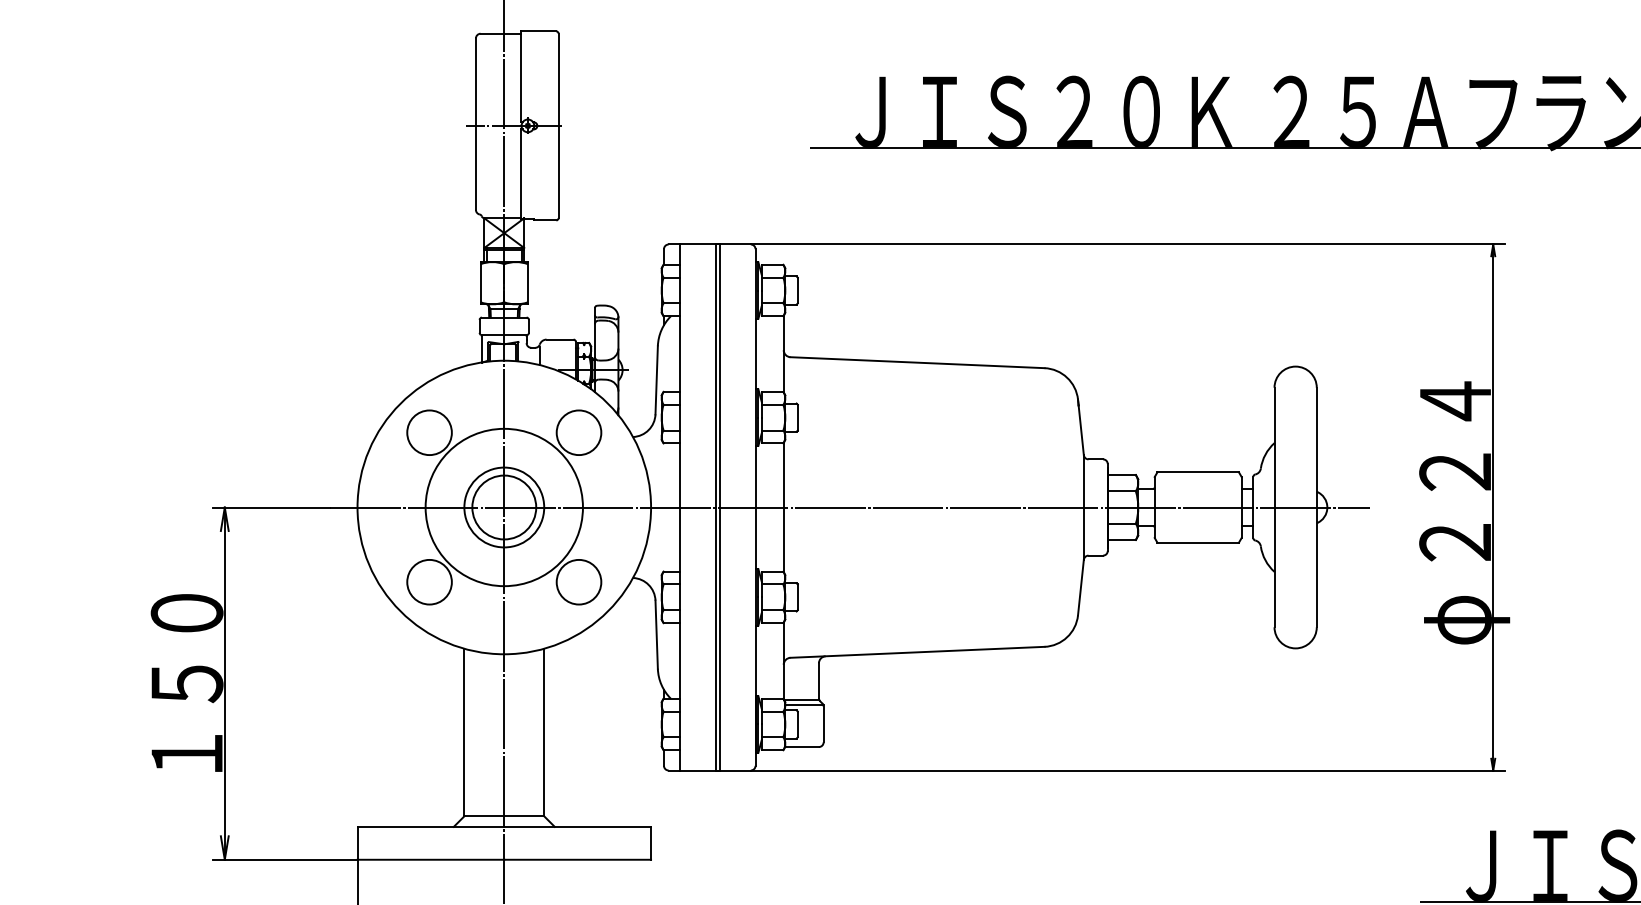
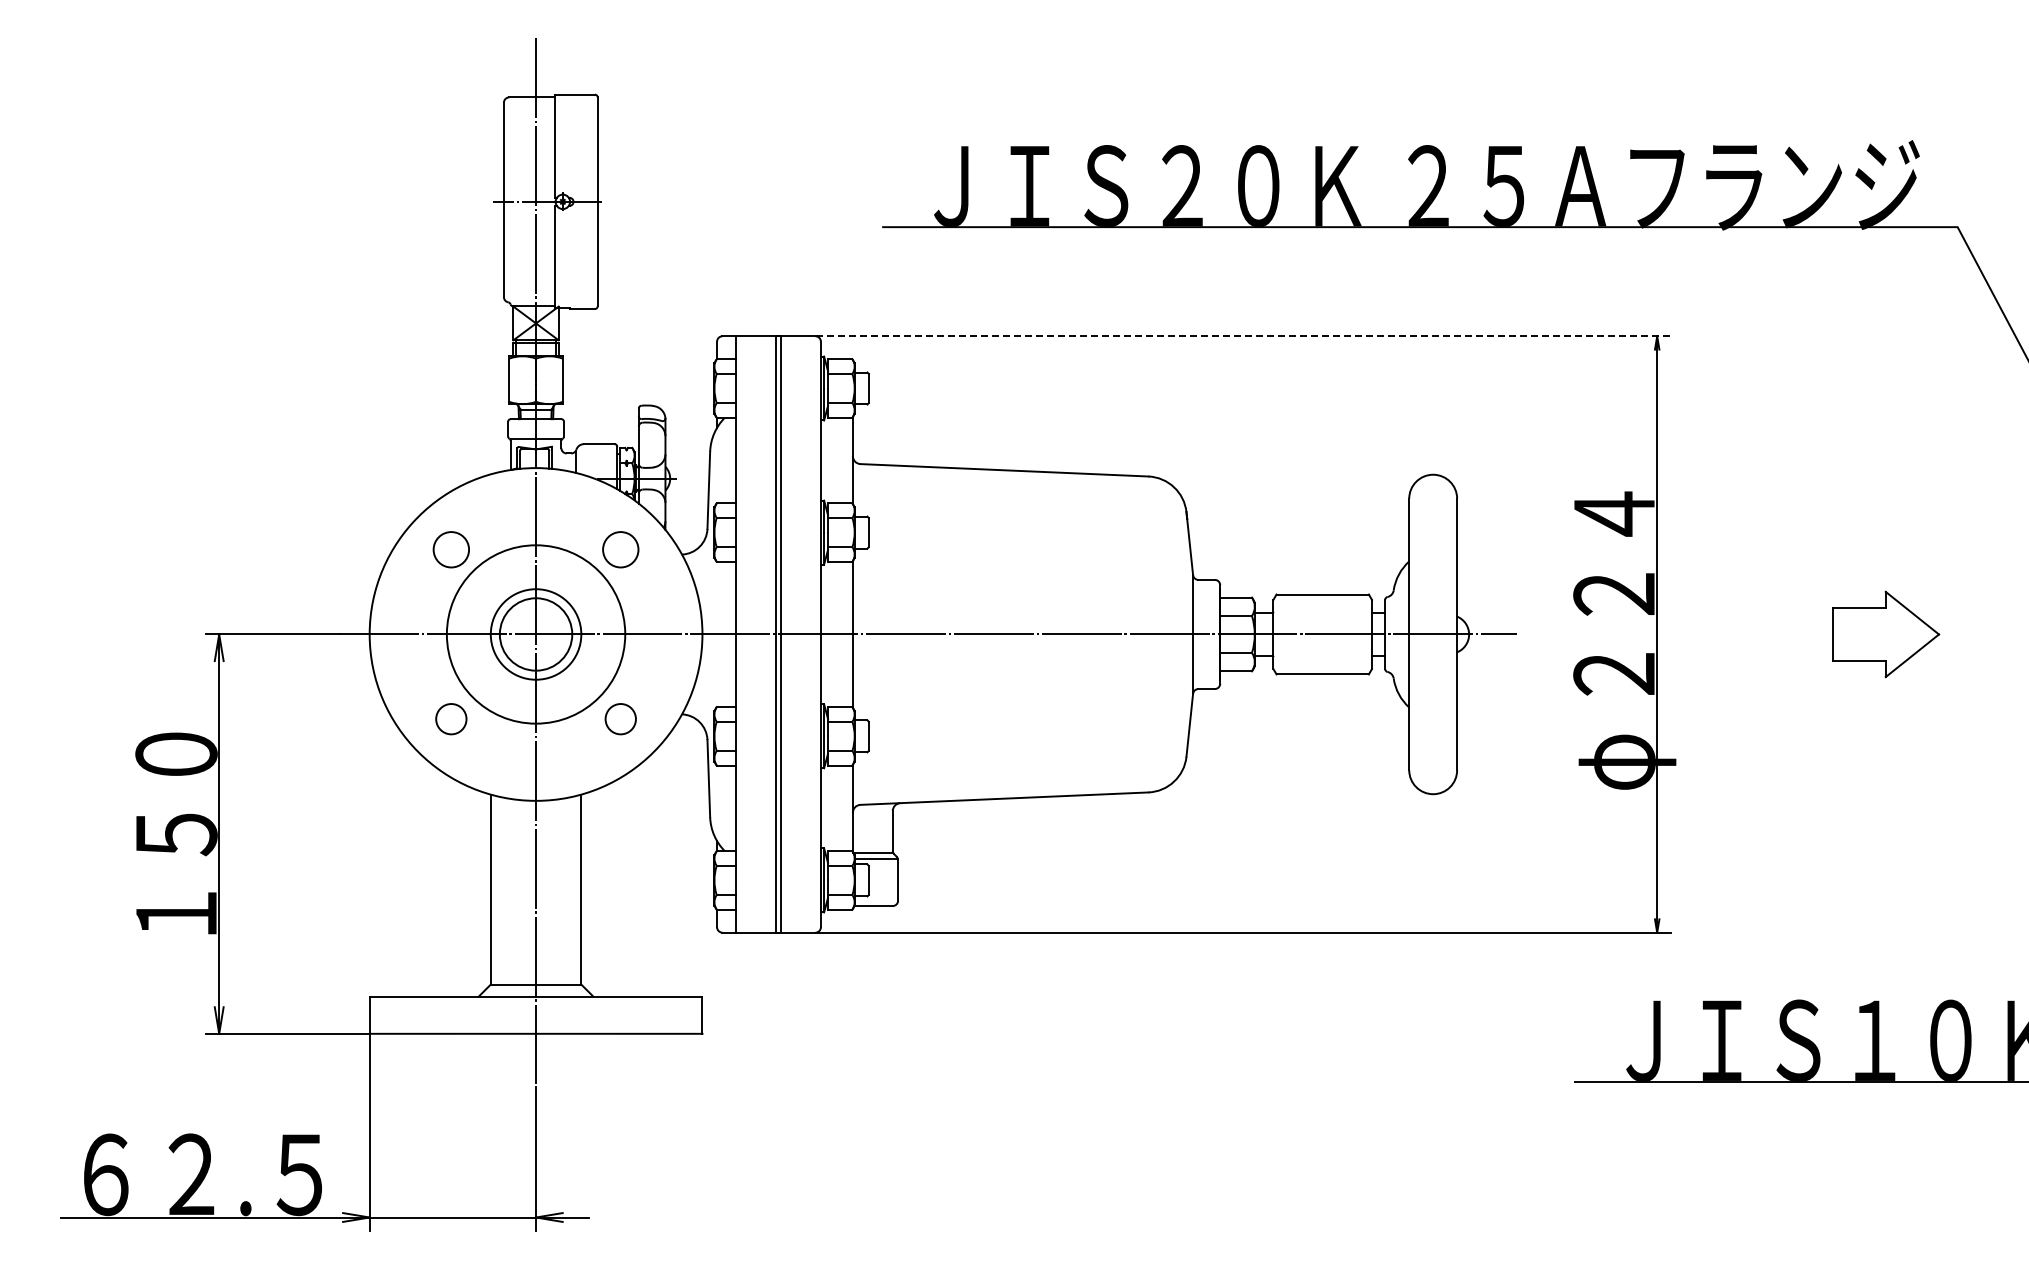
line: (1128, 244) -> (1243, 336), solid -> dashed
circle: (429, 432) -> (451, 549), size x0.7
circle: (578, 432) -> (620, 549), size x0.7
circle: (429, 581) -> (451, 718), size x0.6
circle: (578, 581) -> (620, 718), size x0.6

